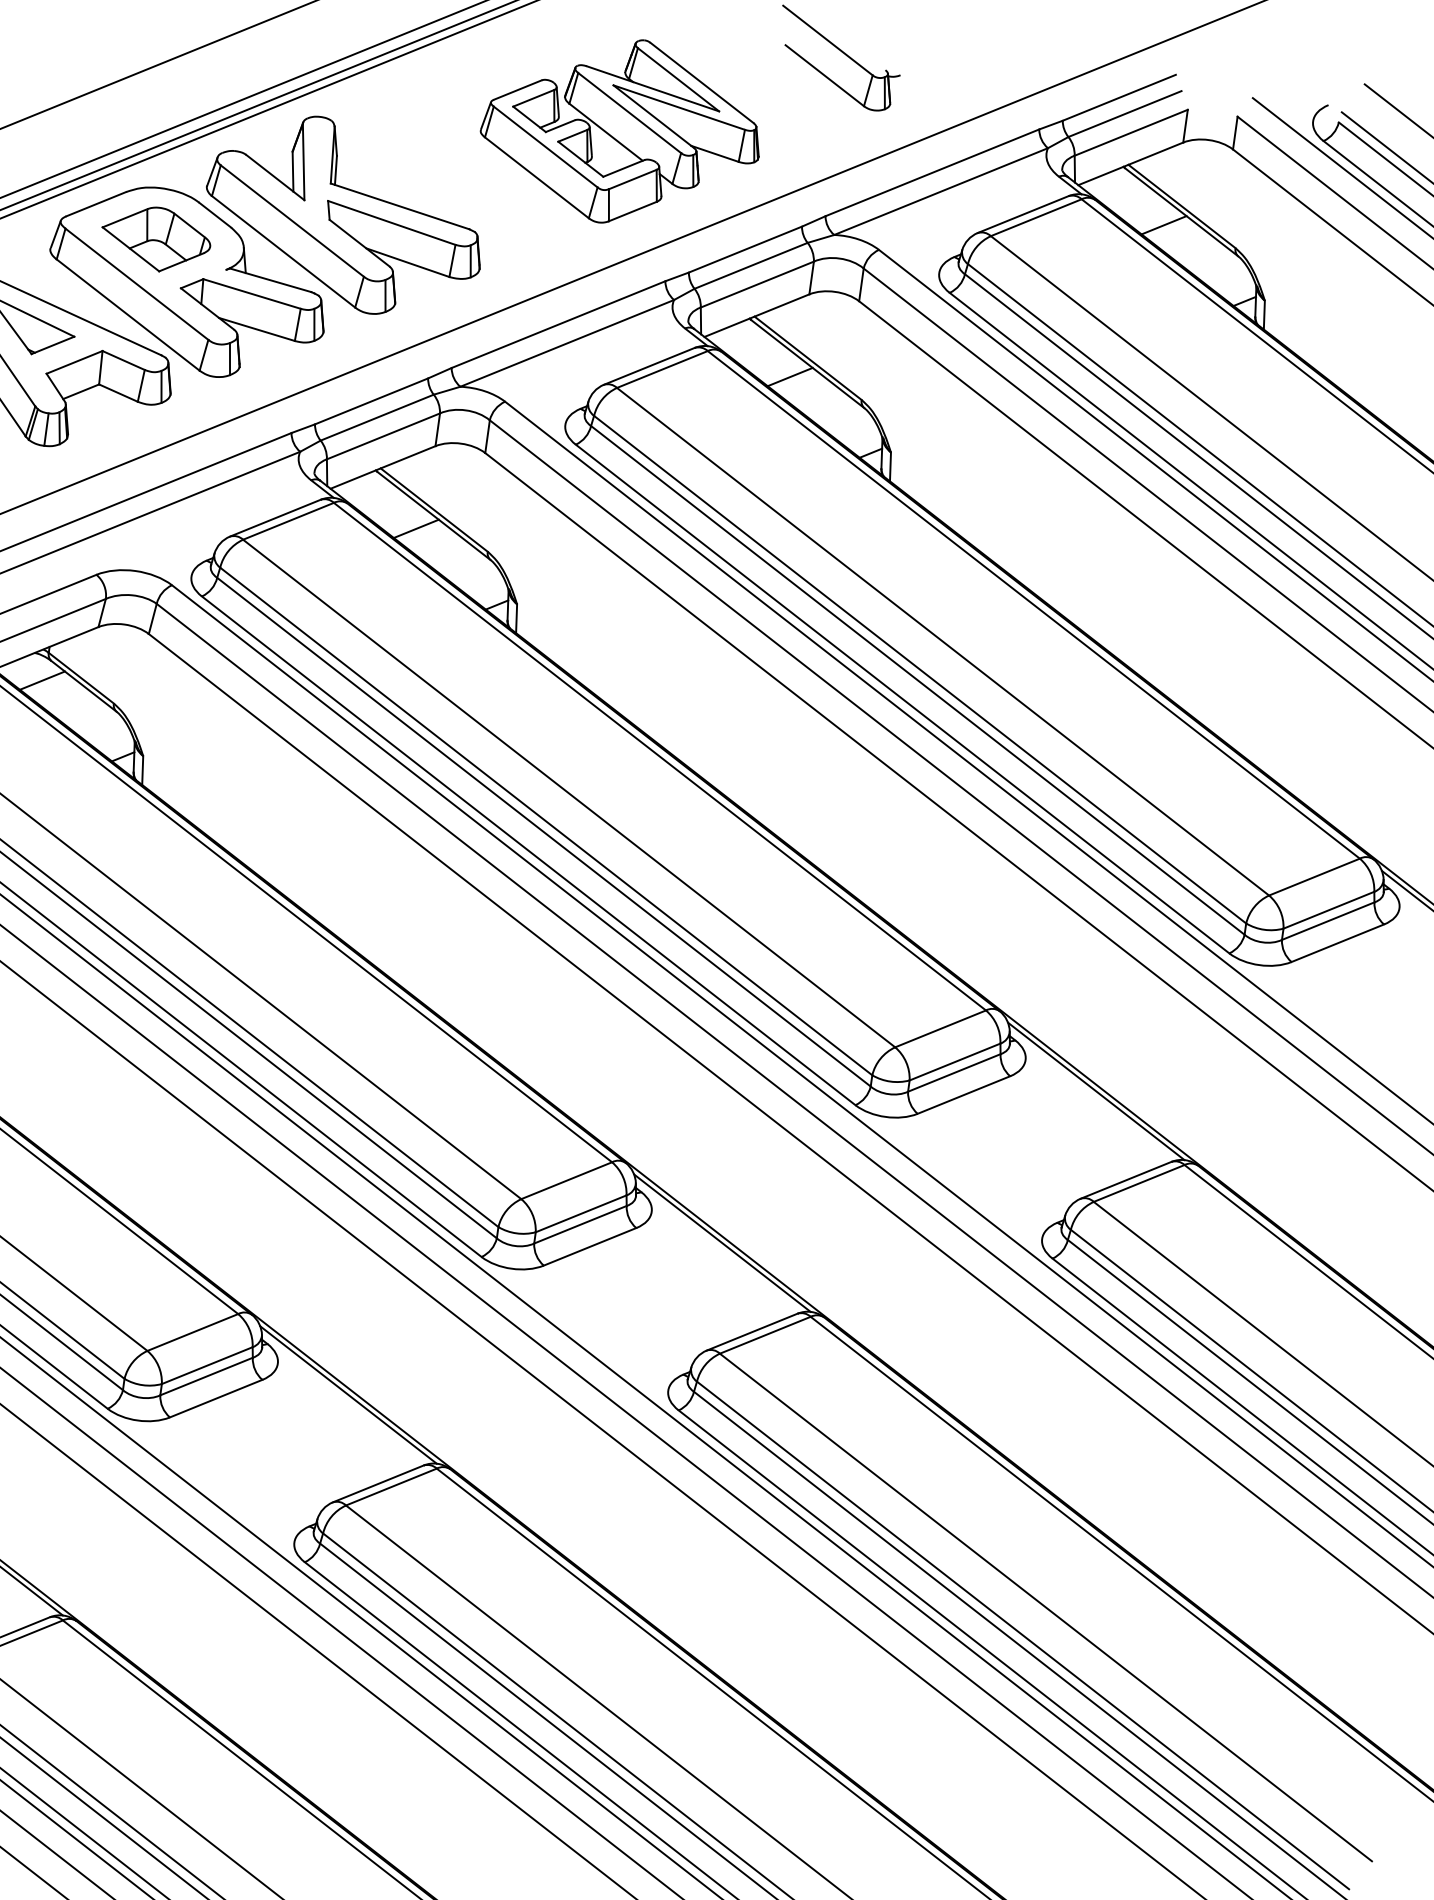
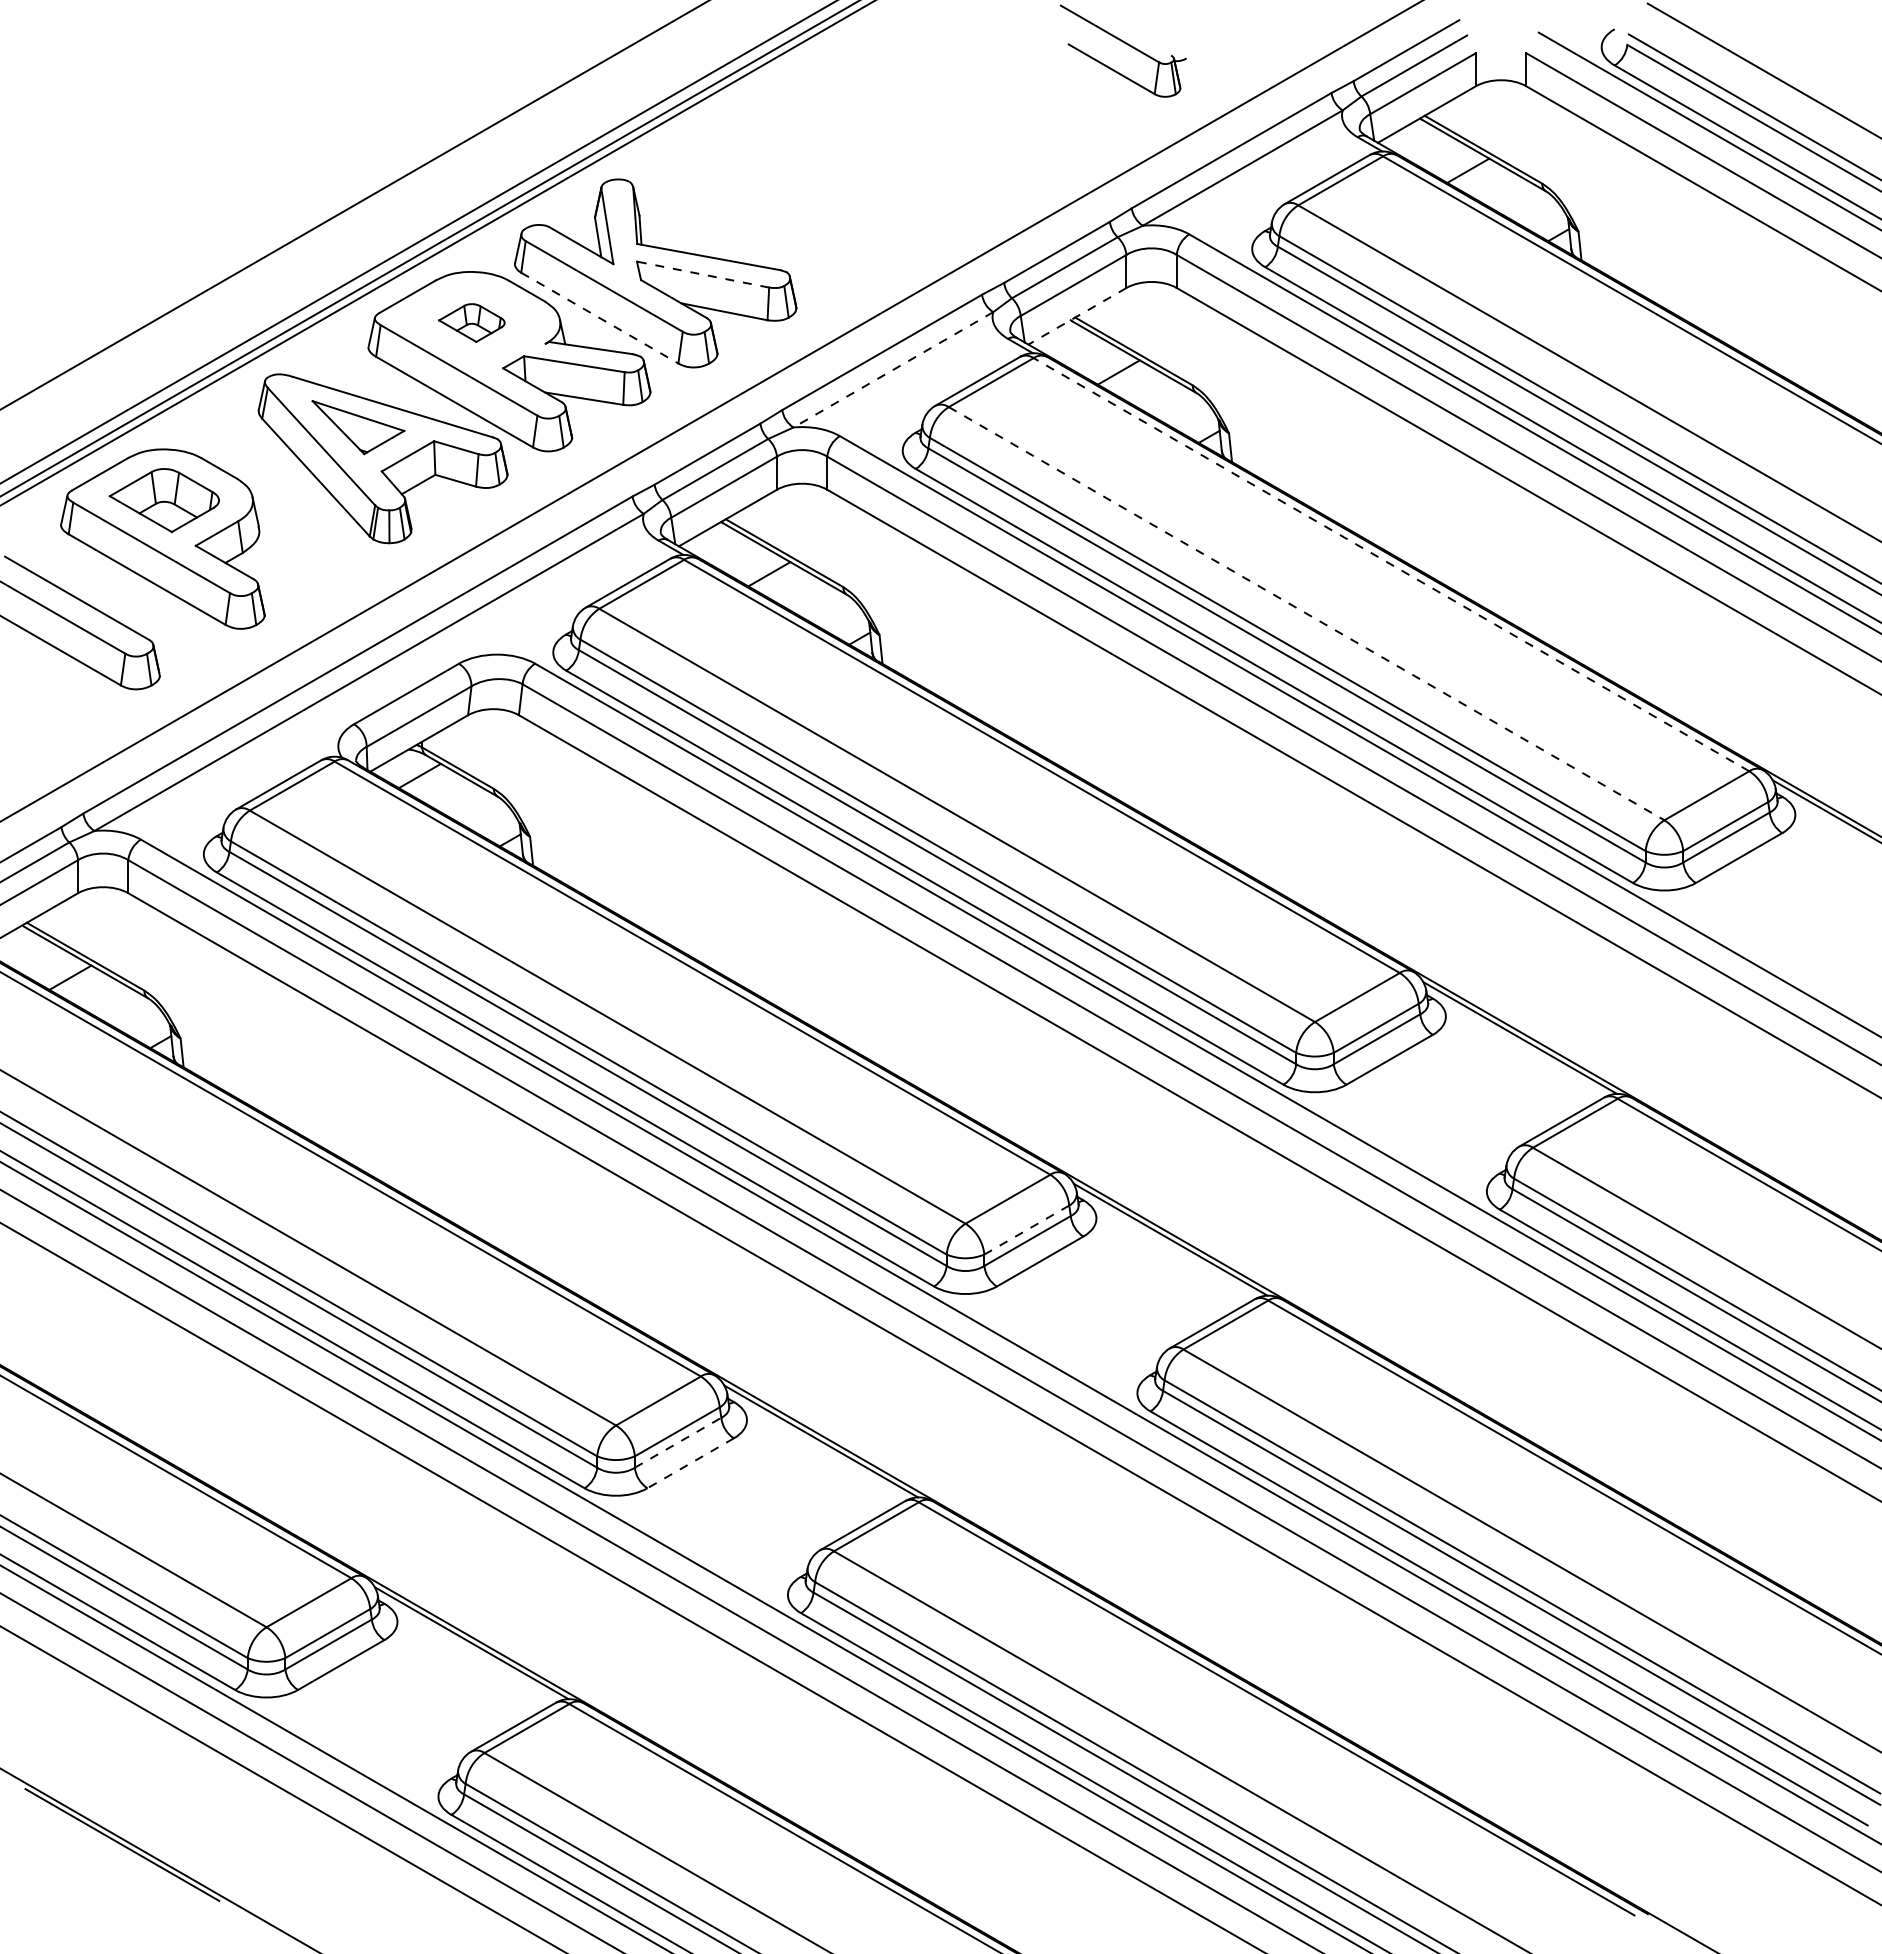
part: (621, 131) -> (917, 152), removed
line: (391, 222) -> (702, 274), solid -> dashed
part: (155, 238) -> (471, 322), size x0.6
line: (283, 252) -> (599, 318), solid -> dashed
line: (756, 315) -> (1077, 316), solid -> dashed
line: (566, 343) -> (892, 370), solid -> dashed
line: (1033, 604) -> (1391, 564), solid -> dashed
line: (943, 641) -> (1307, 613), solid -> dashed
line: (580, 1214) -> (1026, 1230), solid -> dashed
line: (206, 1376) -> (678, 1442), solid -> dashed
line: (215, 1398) -> (690, 1463), solid -> dashed

